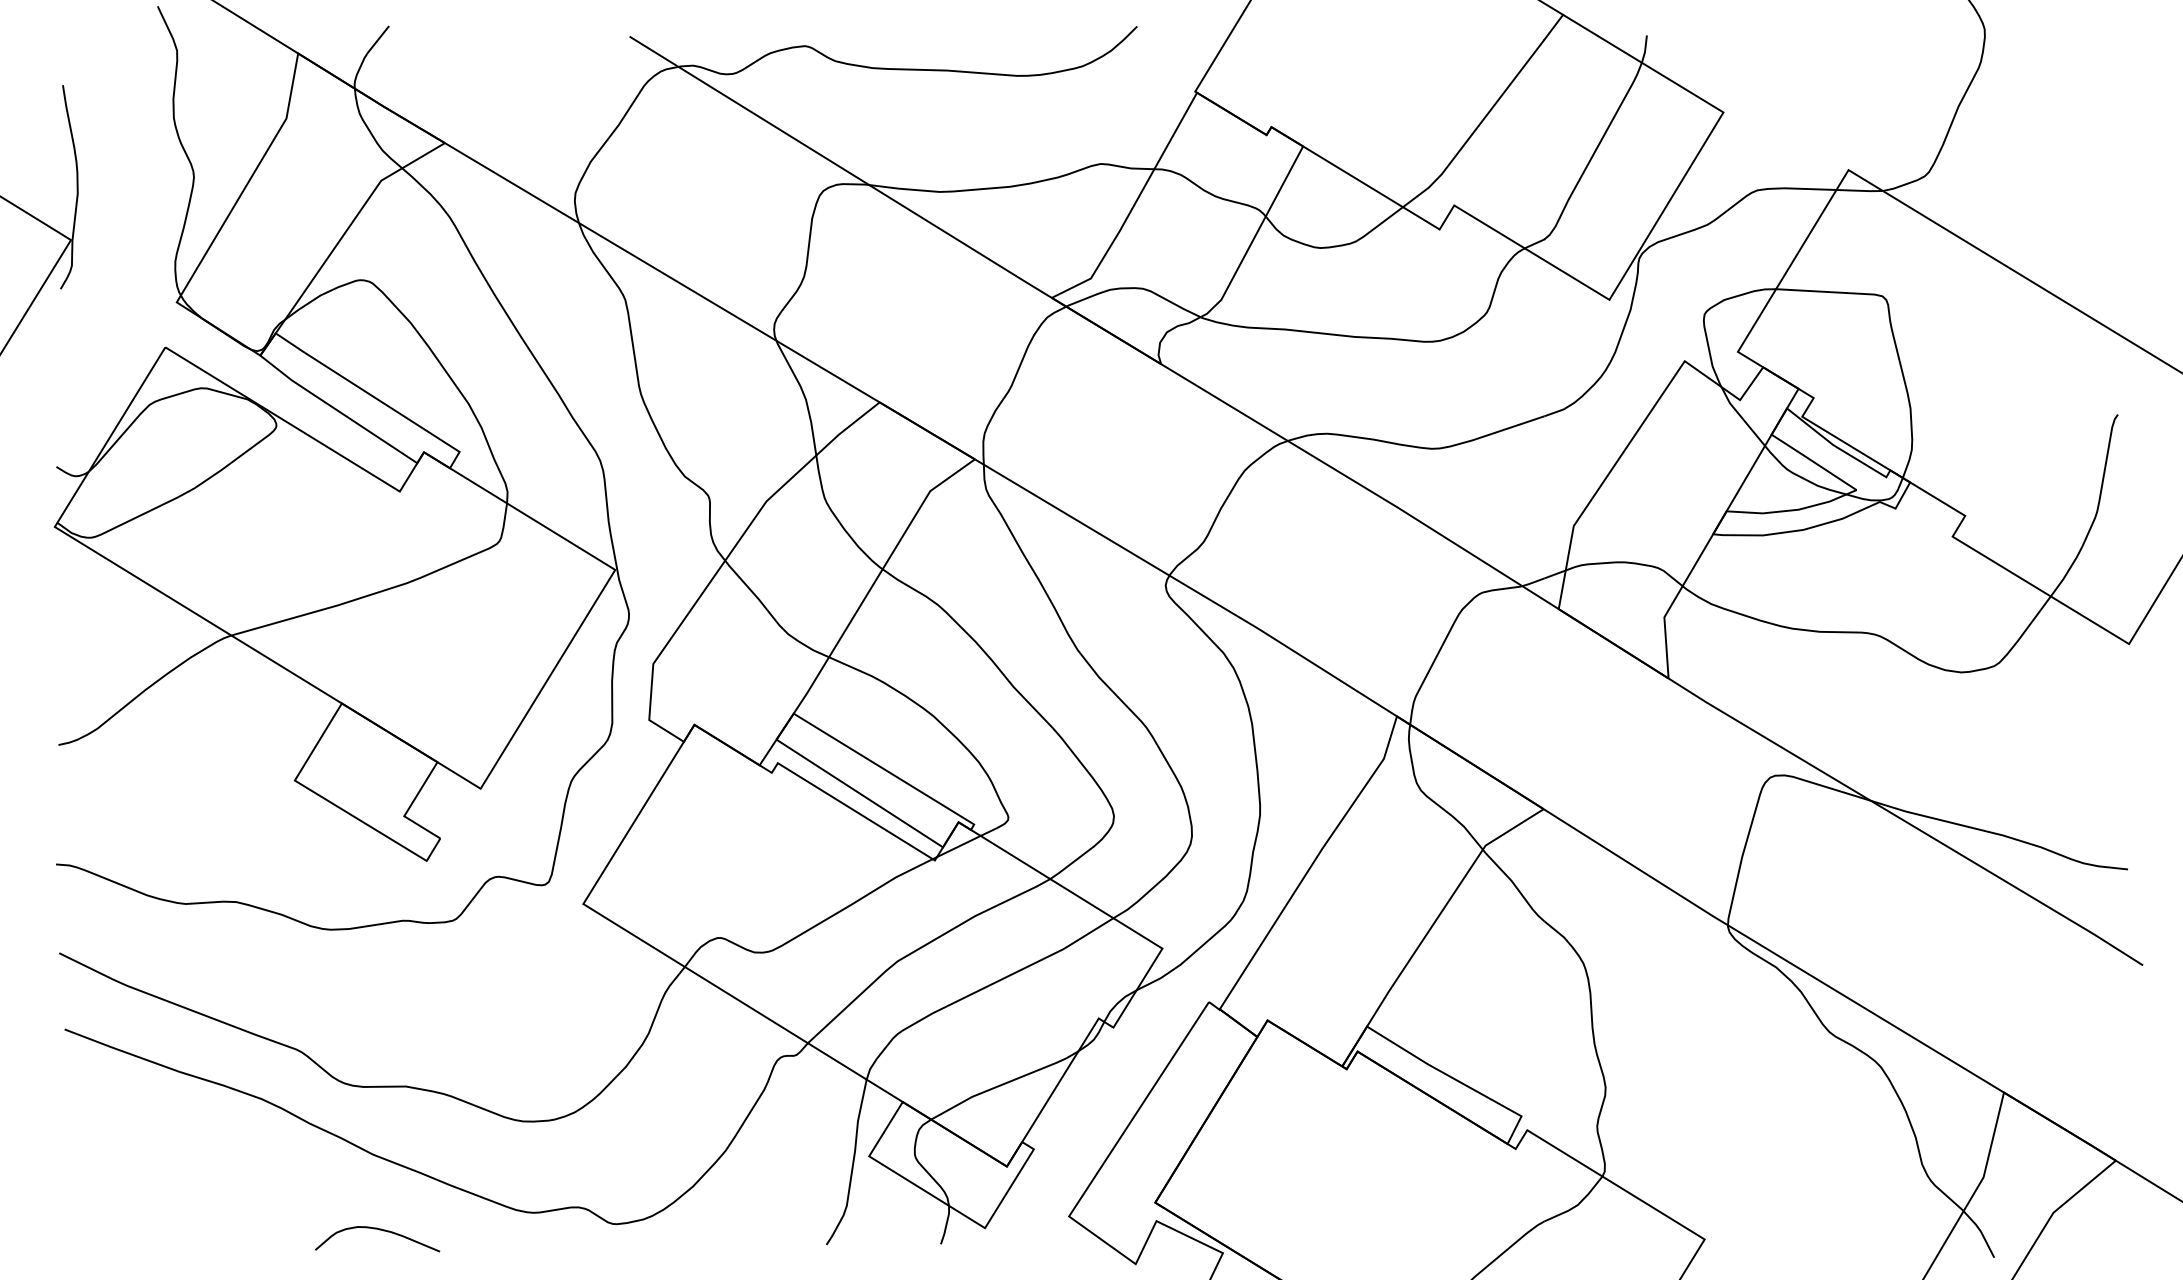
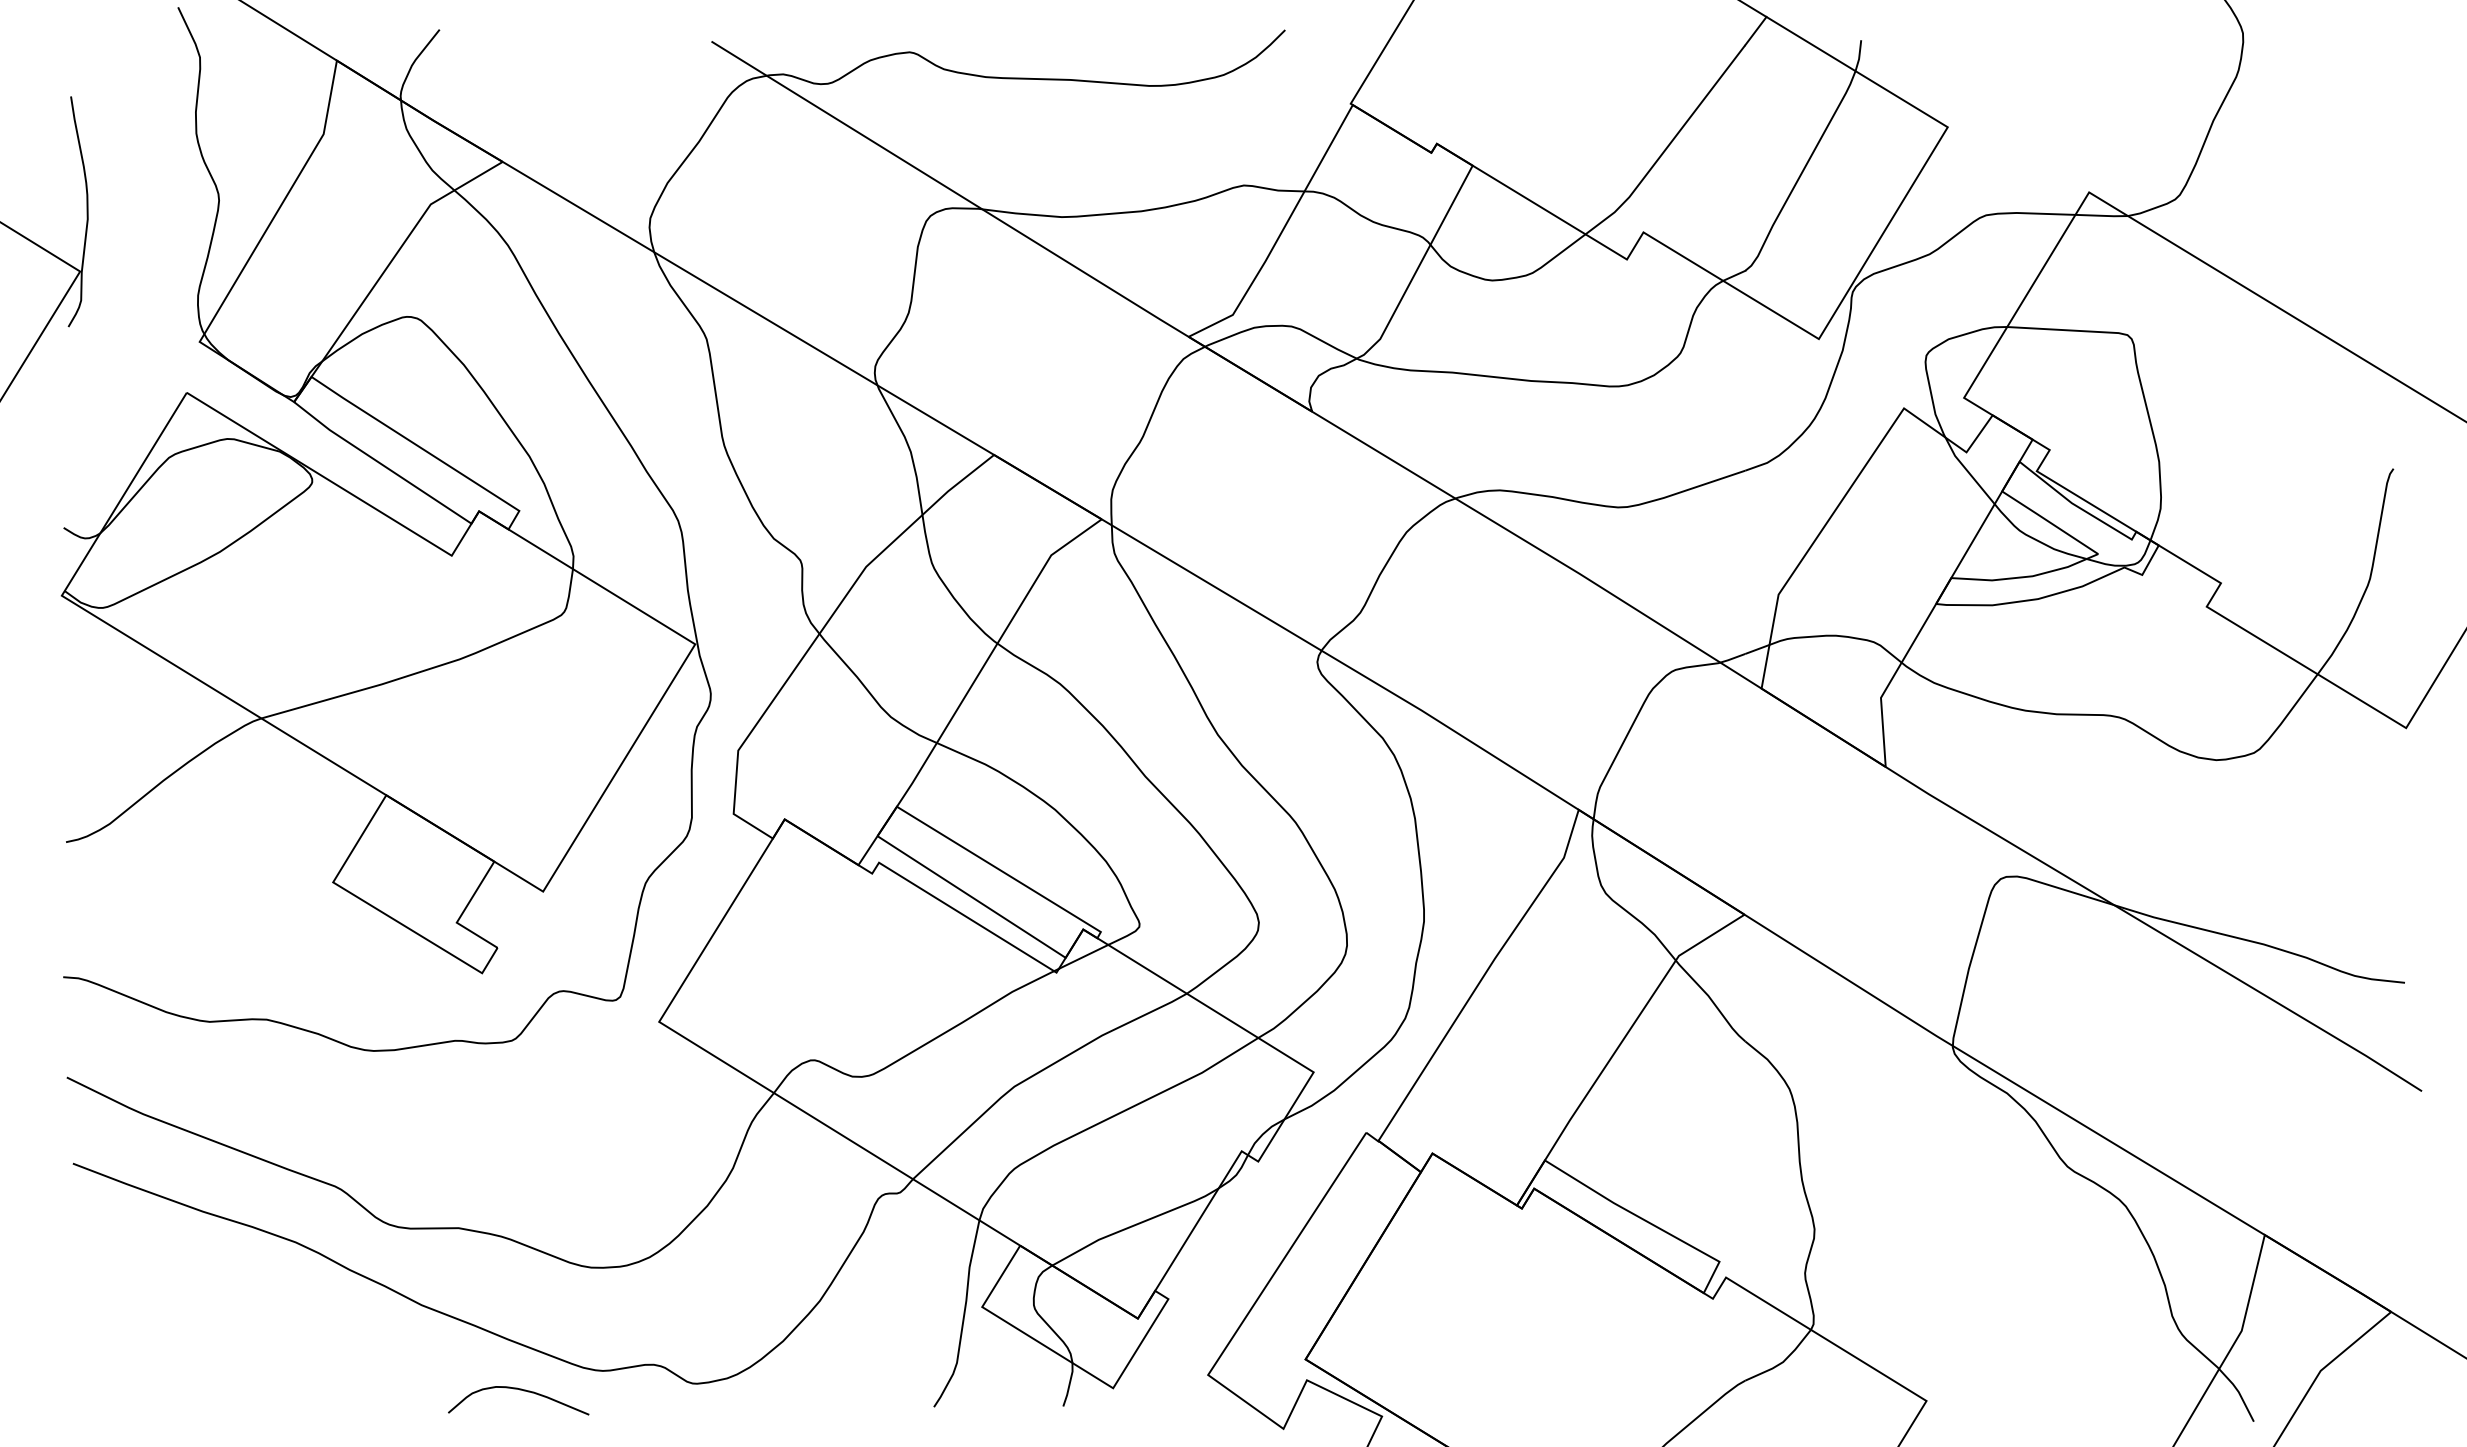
curve: (378, 1230) -> (519, 1390), moved

